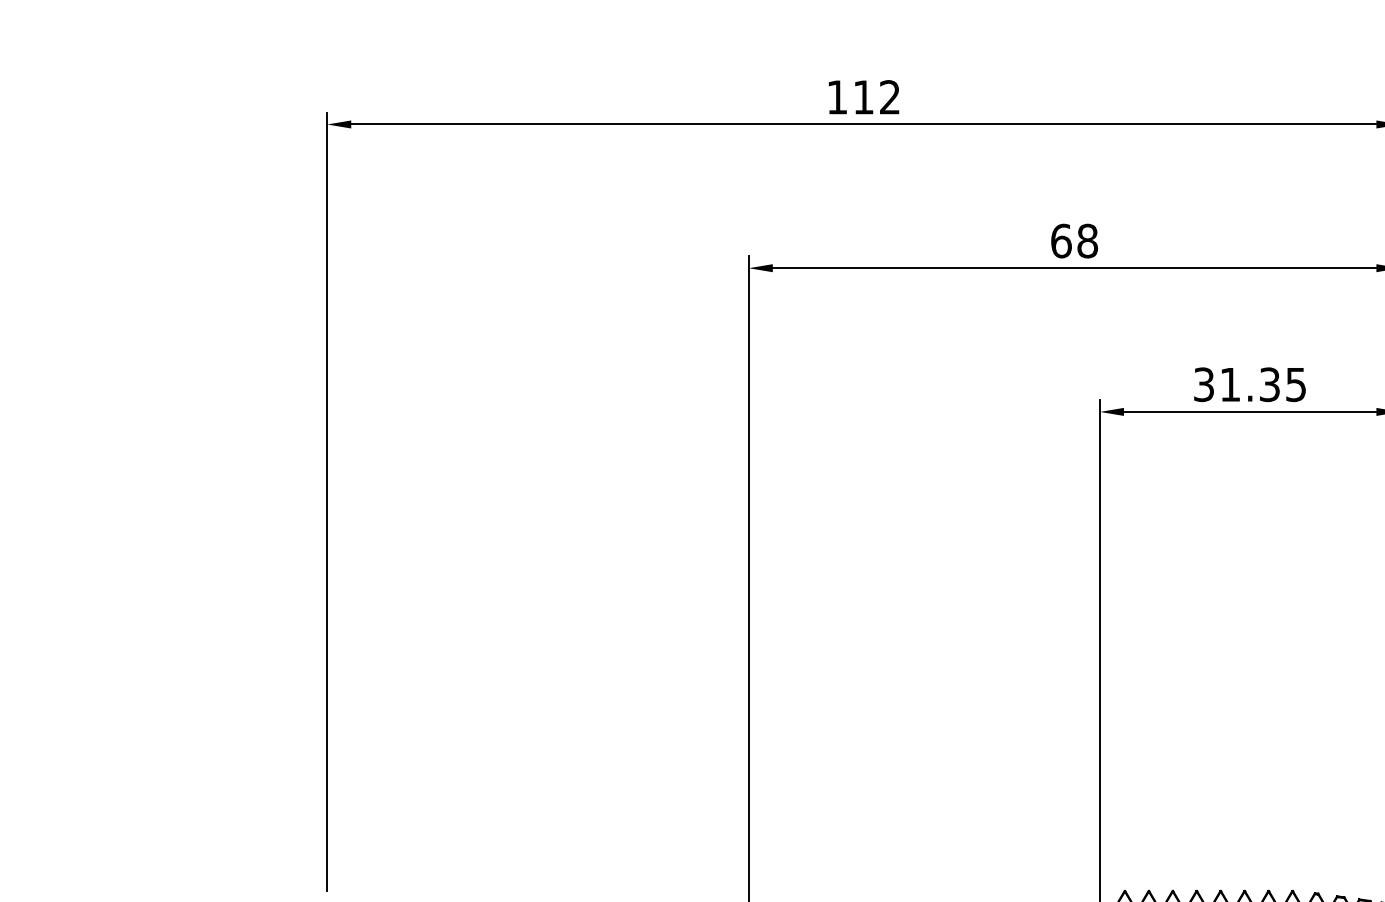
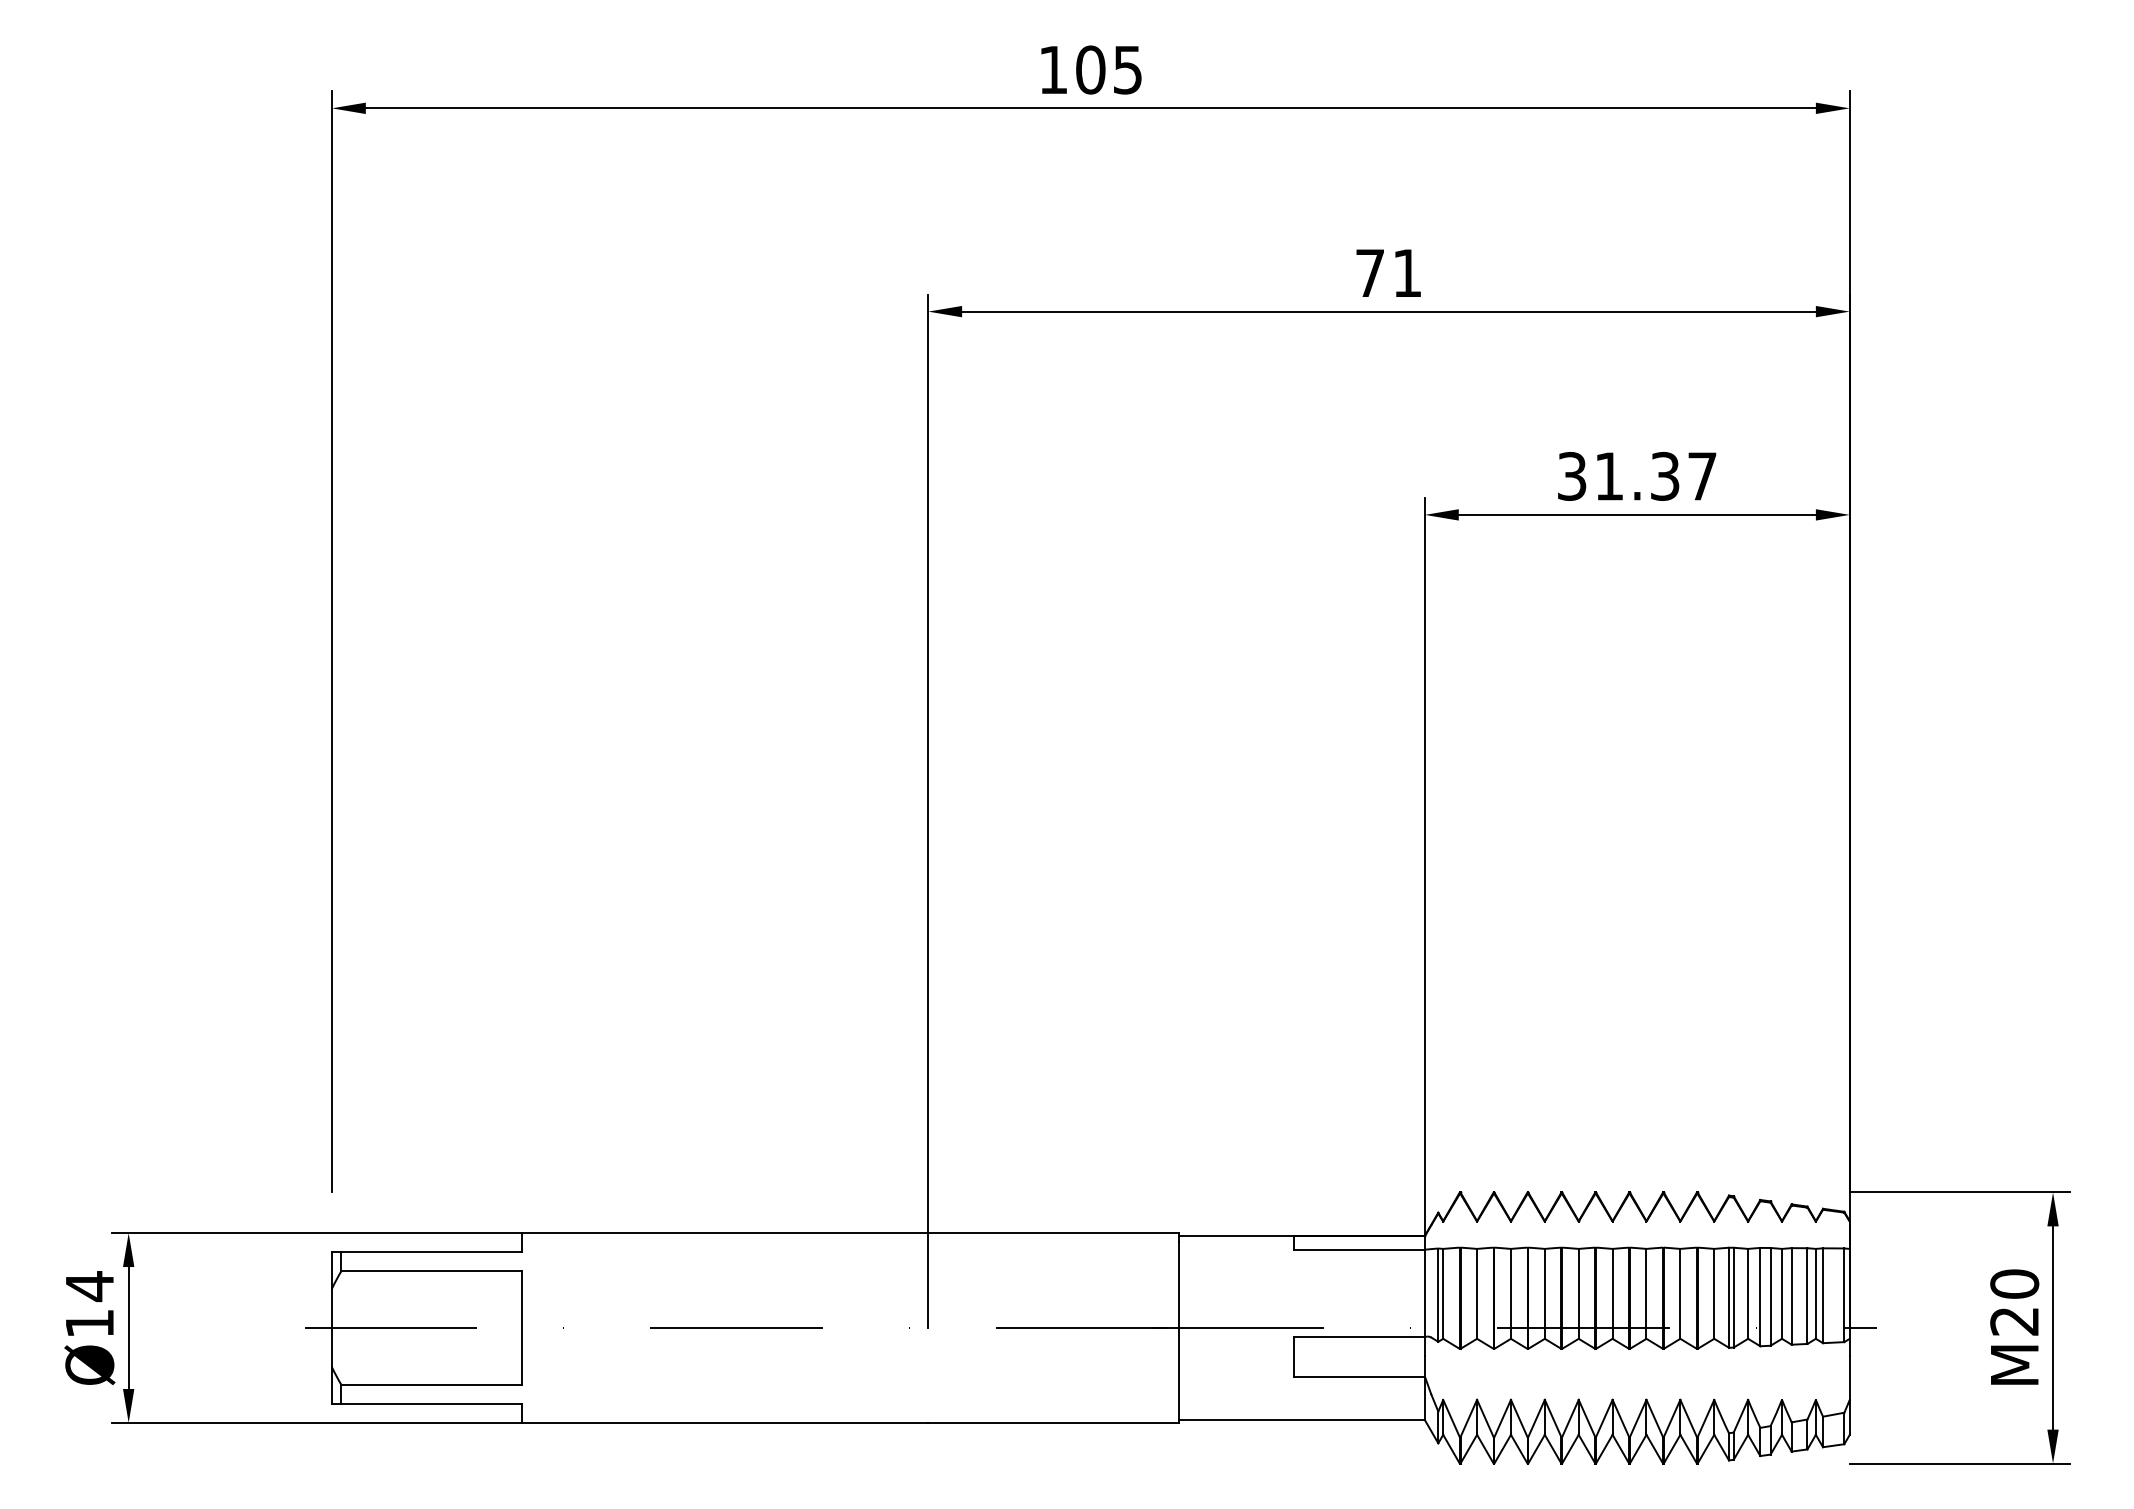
text: (876, 97) -> (1108, 69), 112 -> 105
text: (1074, 240) -> (1388, 272), 68 -> 71
text: (1296, 384) -> (1702, 476), 31.35 -> 31.37

